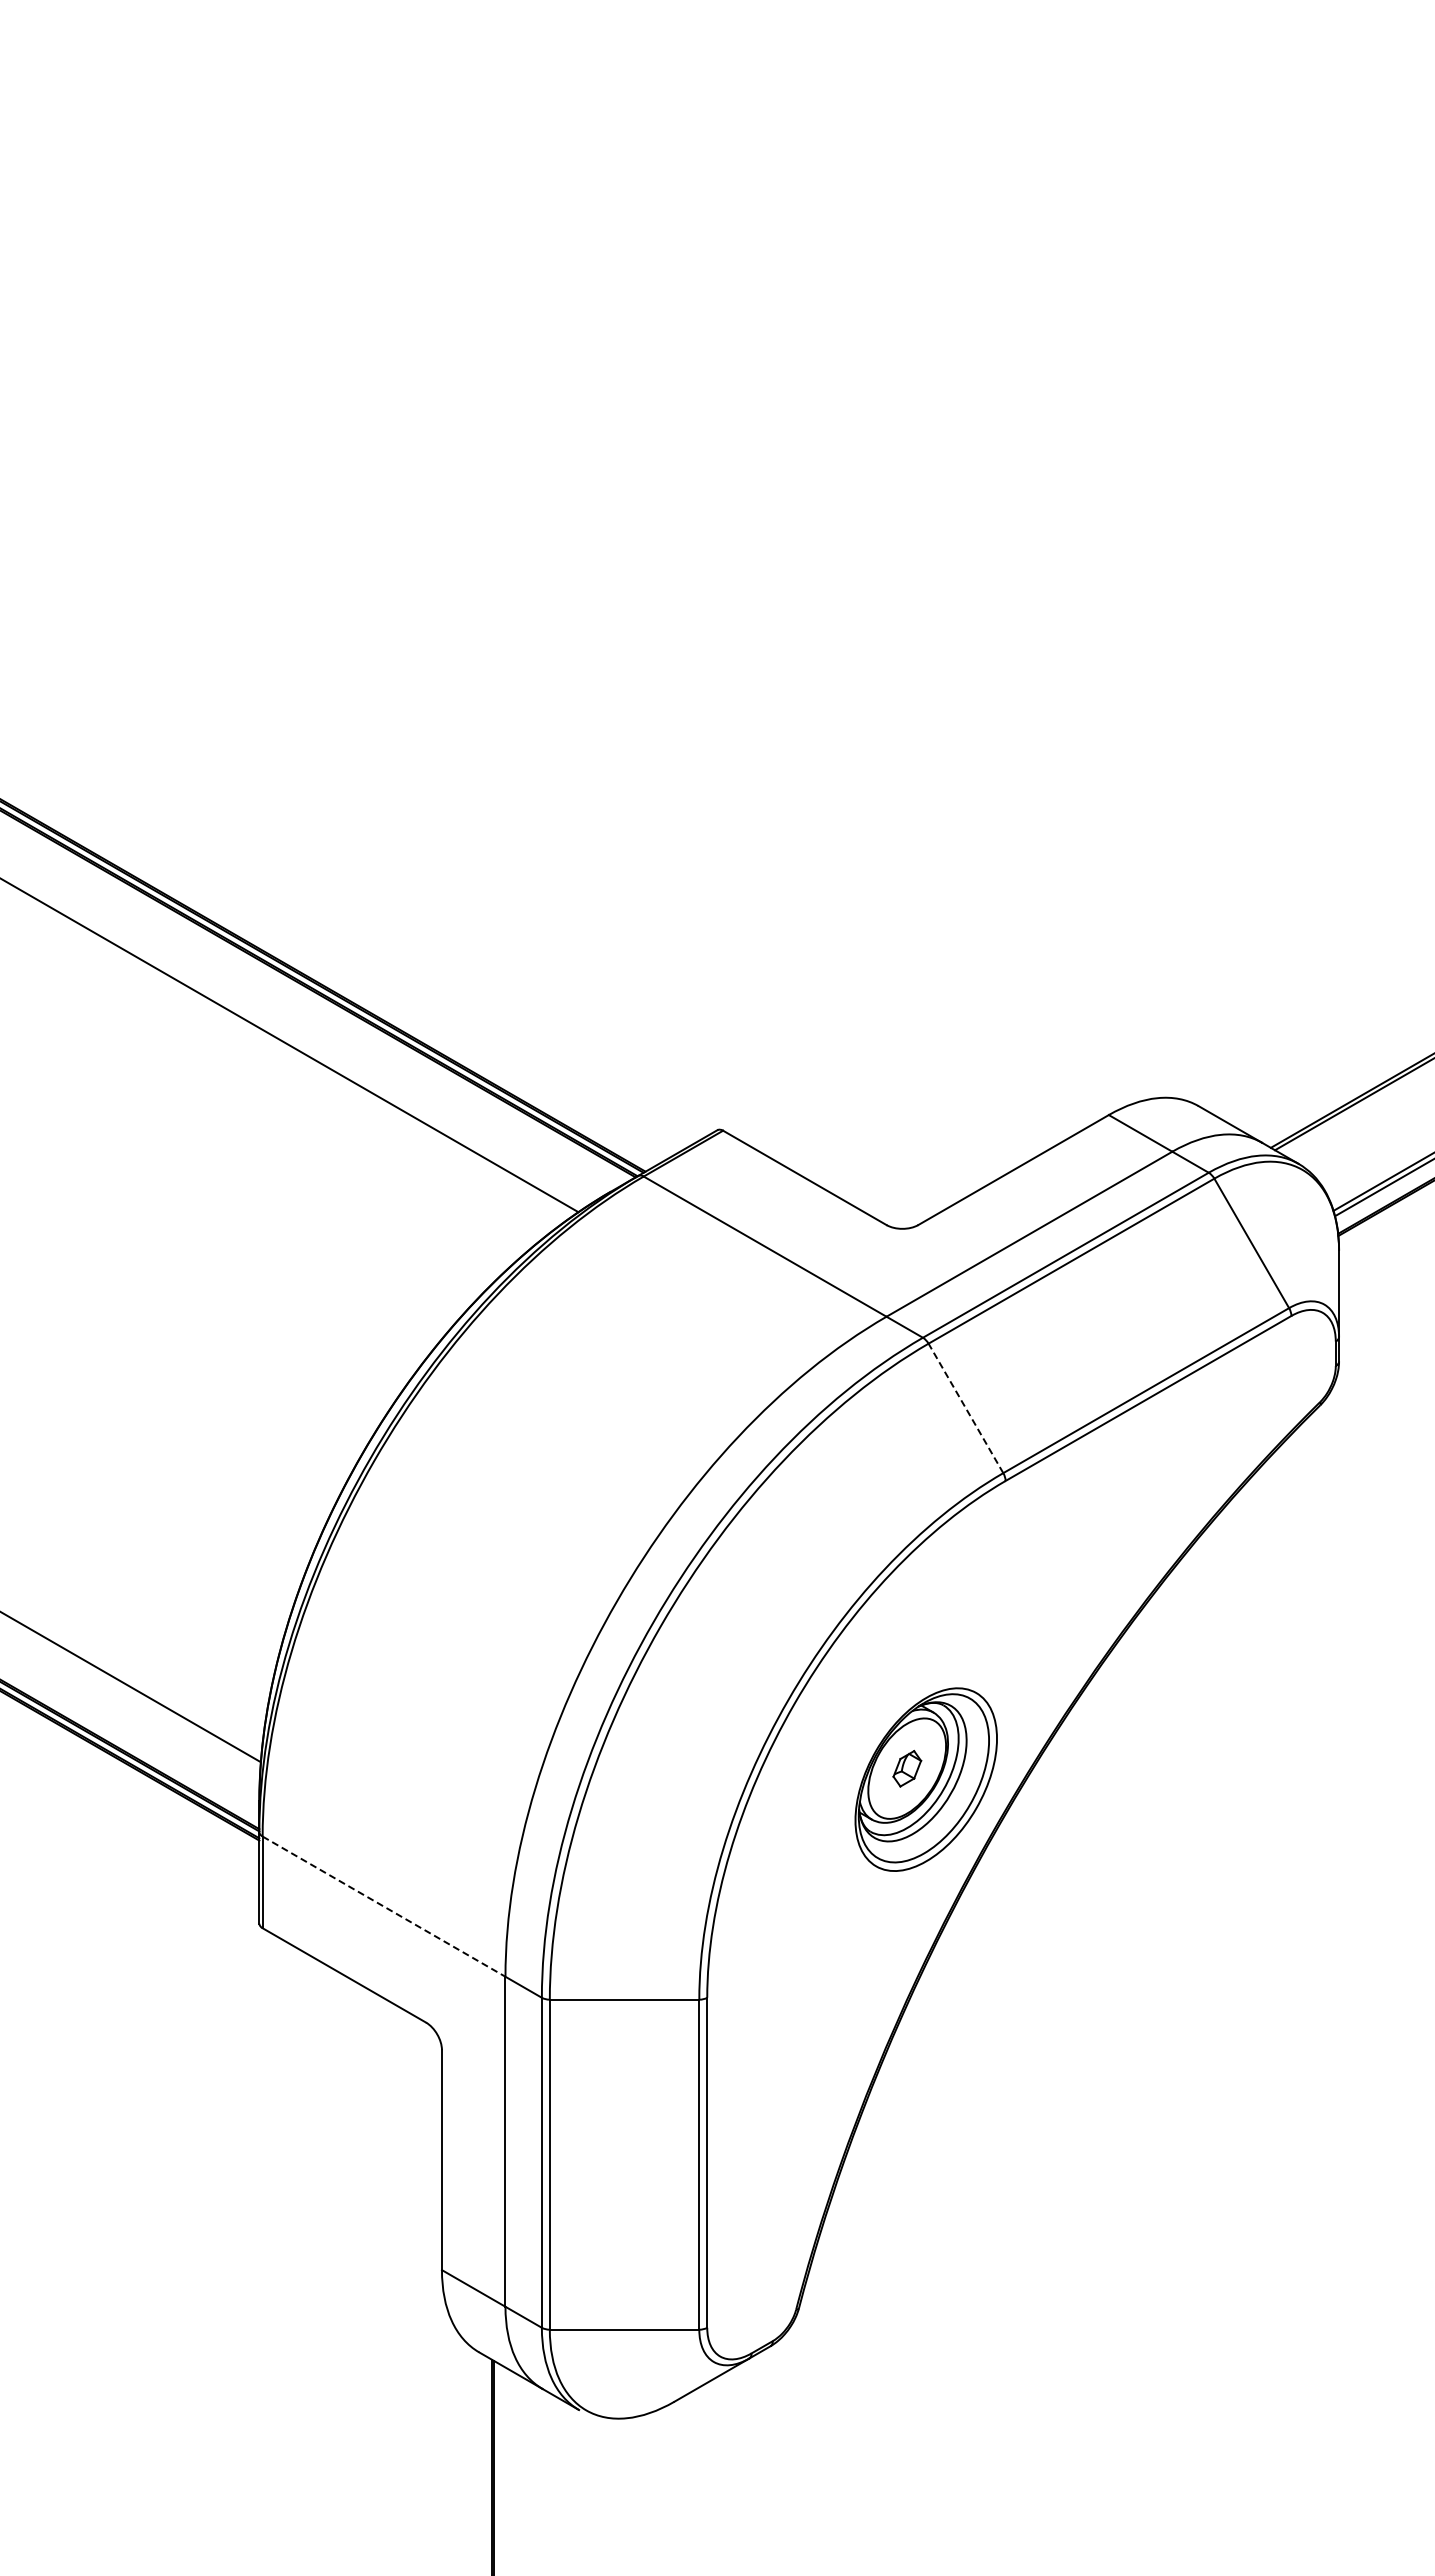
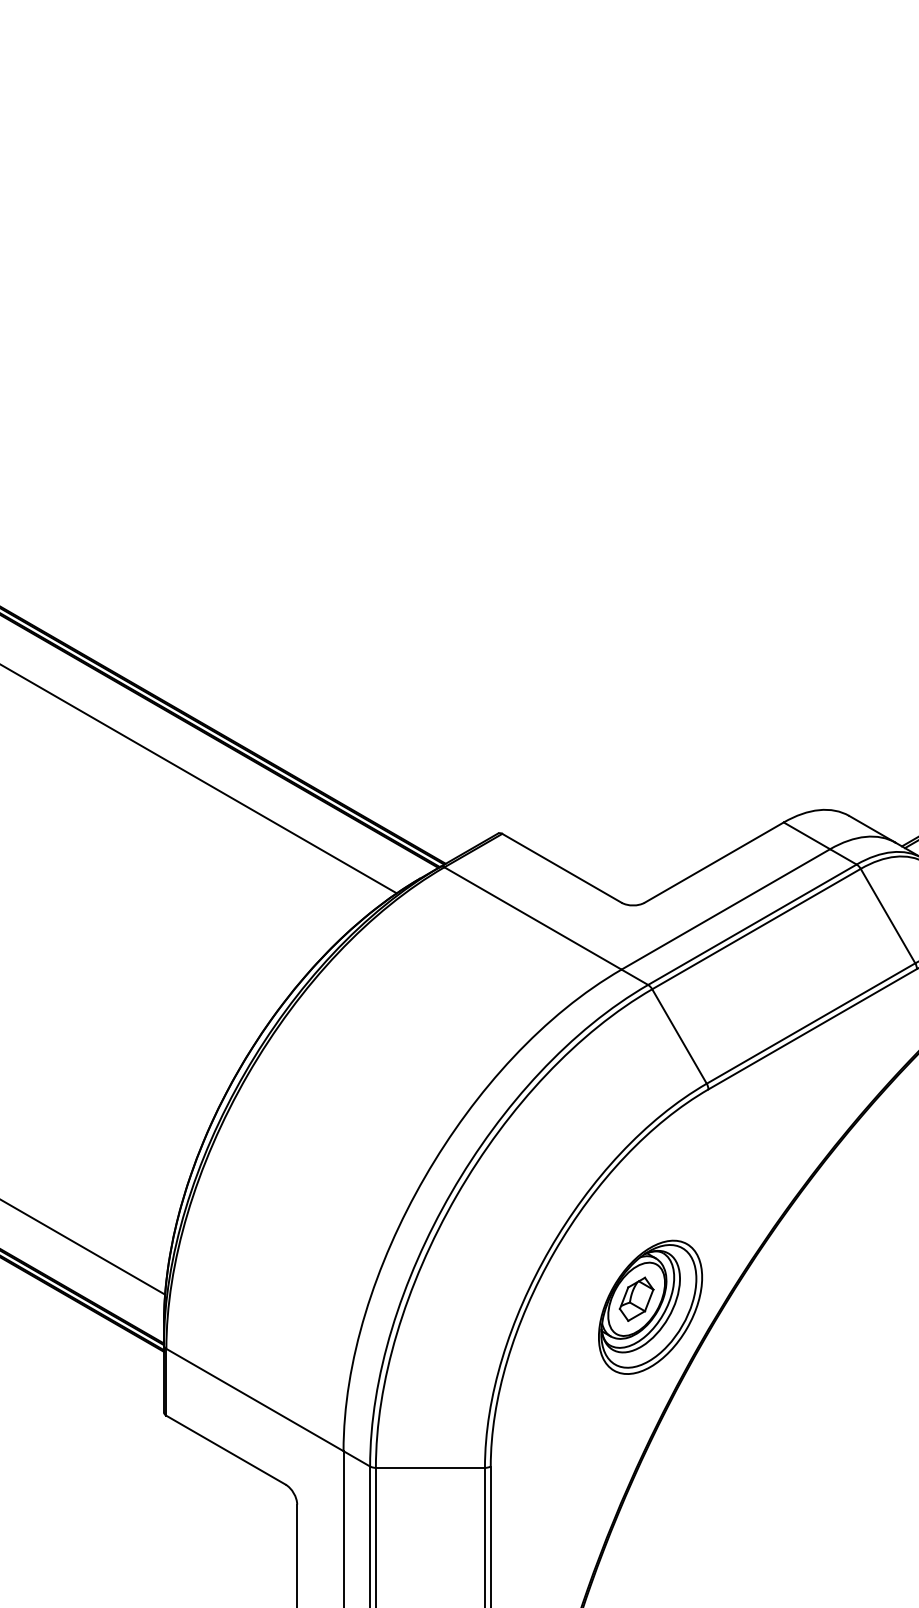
line: (965, 1408) -> (679, 1036), dashed -> solid
part: (907, 1768) -> (636, 1299), size x1.67
line: (384, 1906) -> (255, 1399), dashed -> solid

